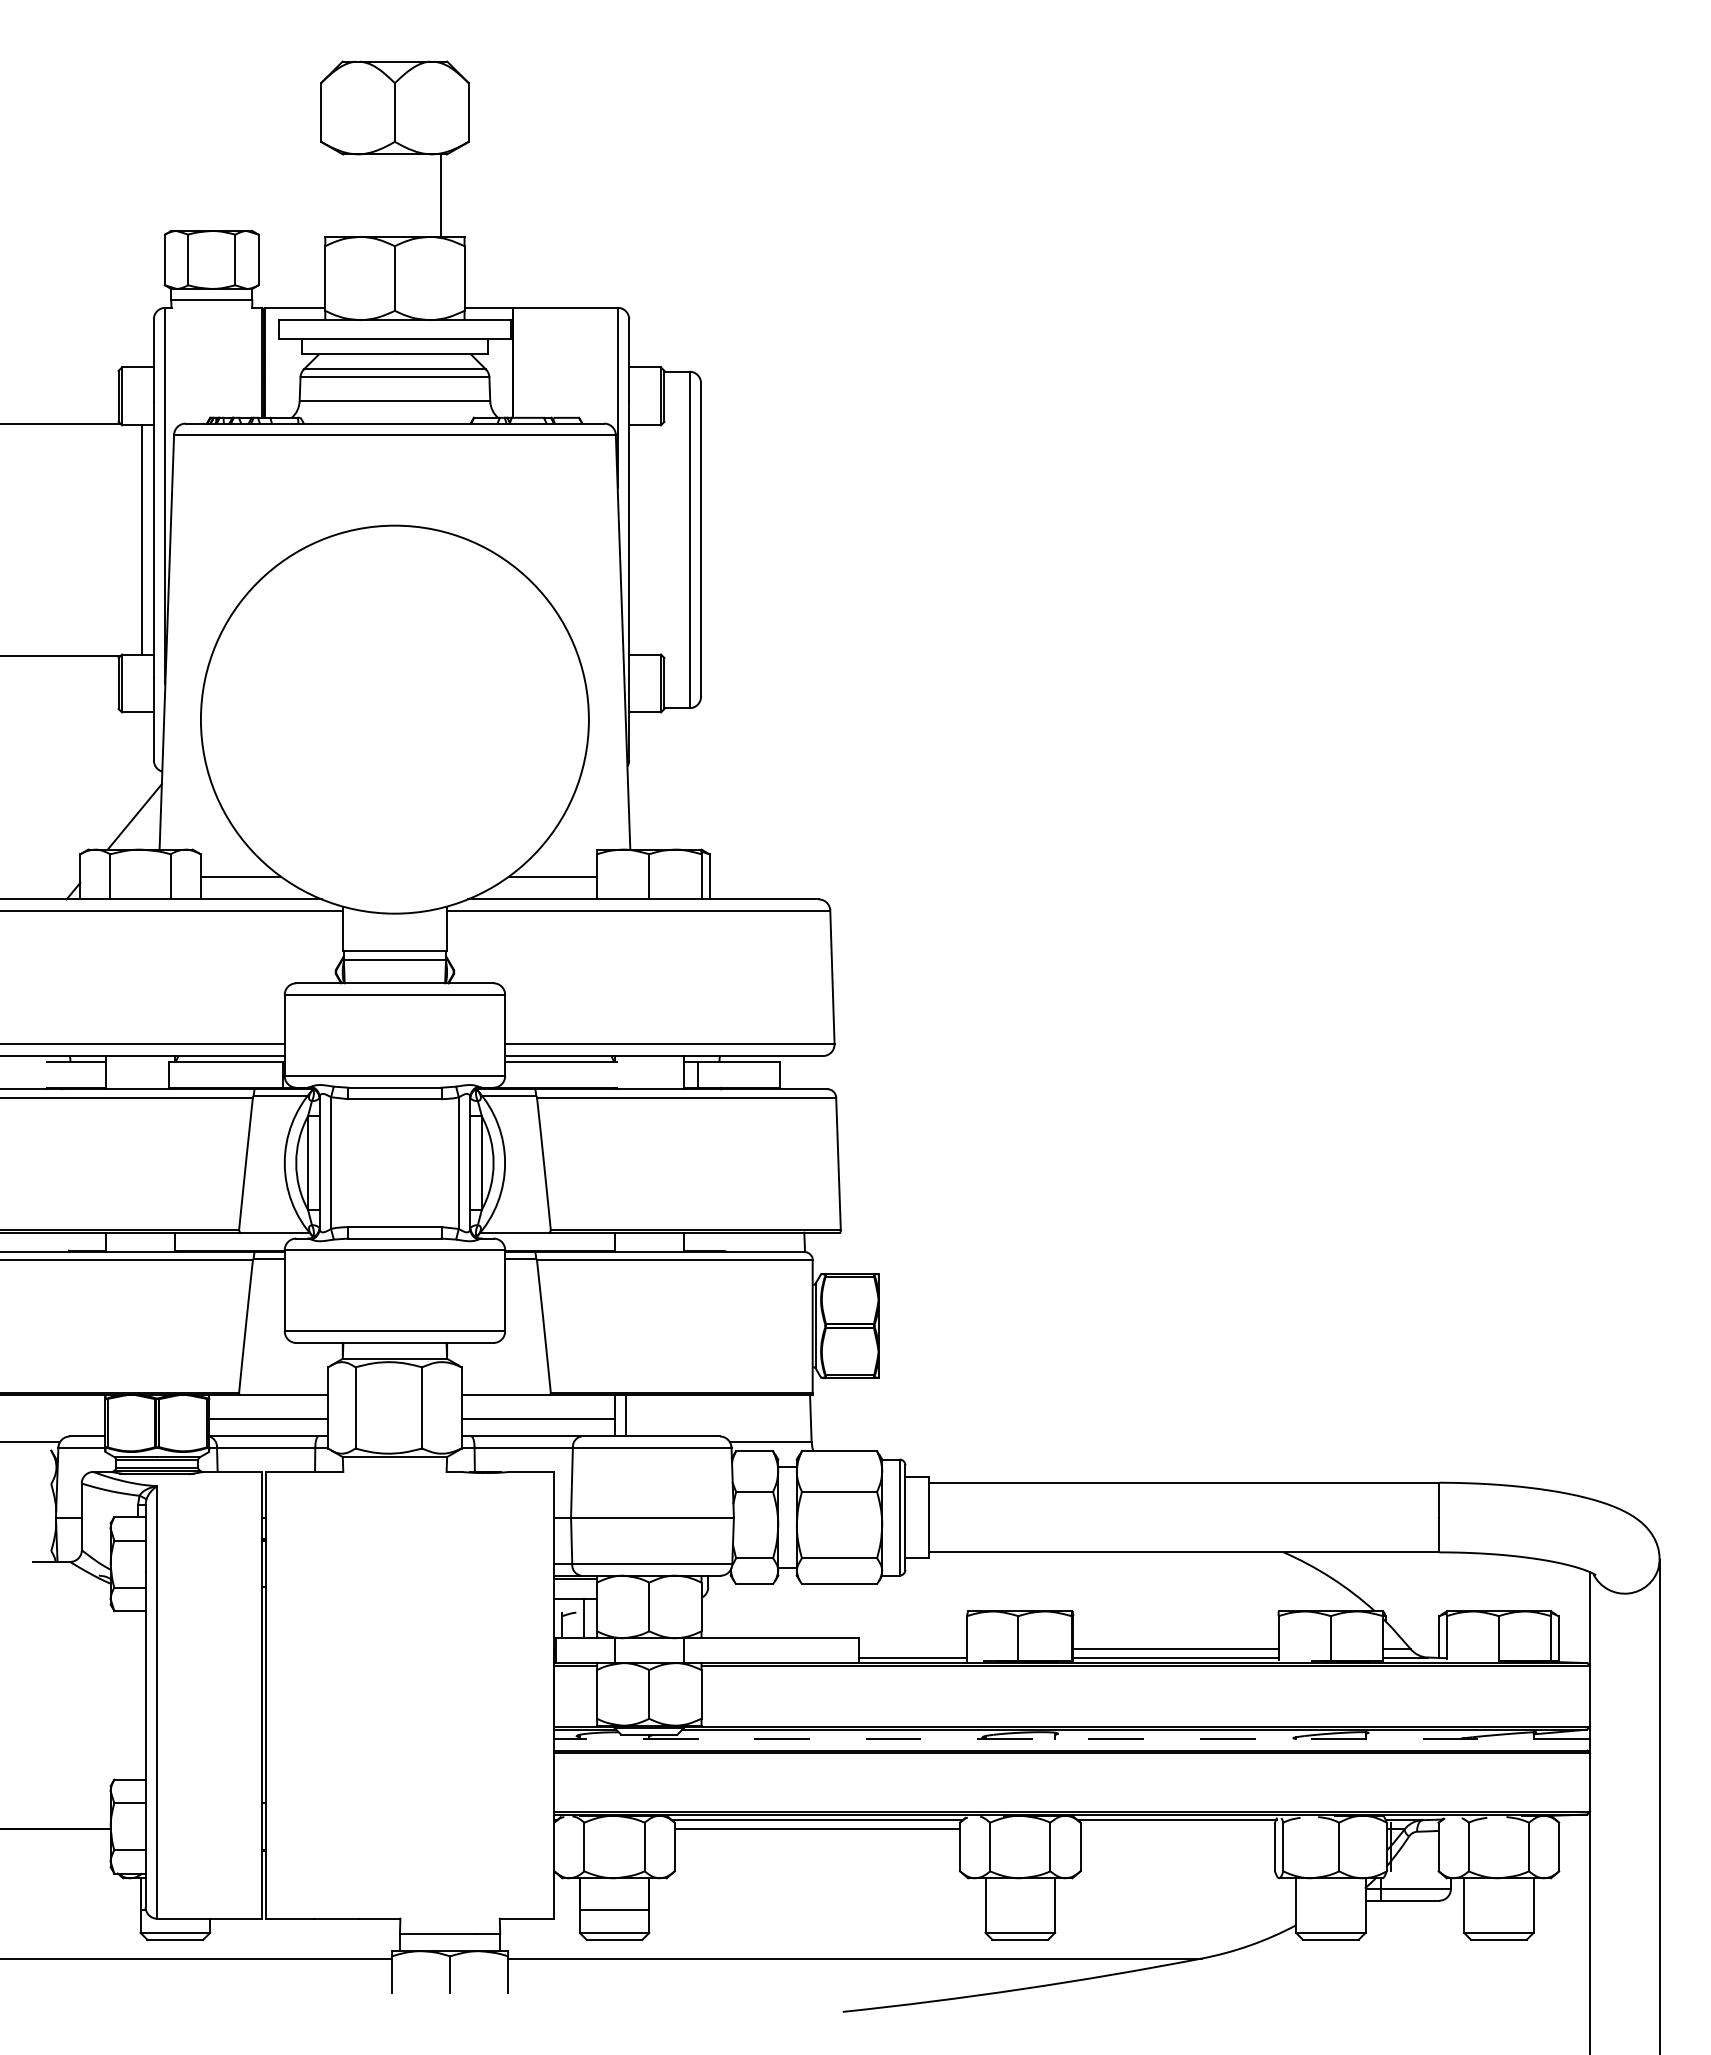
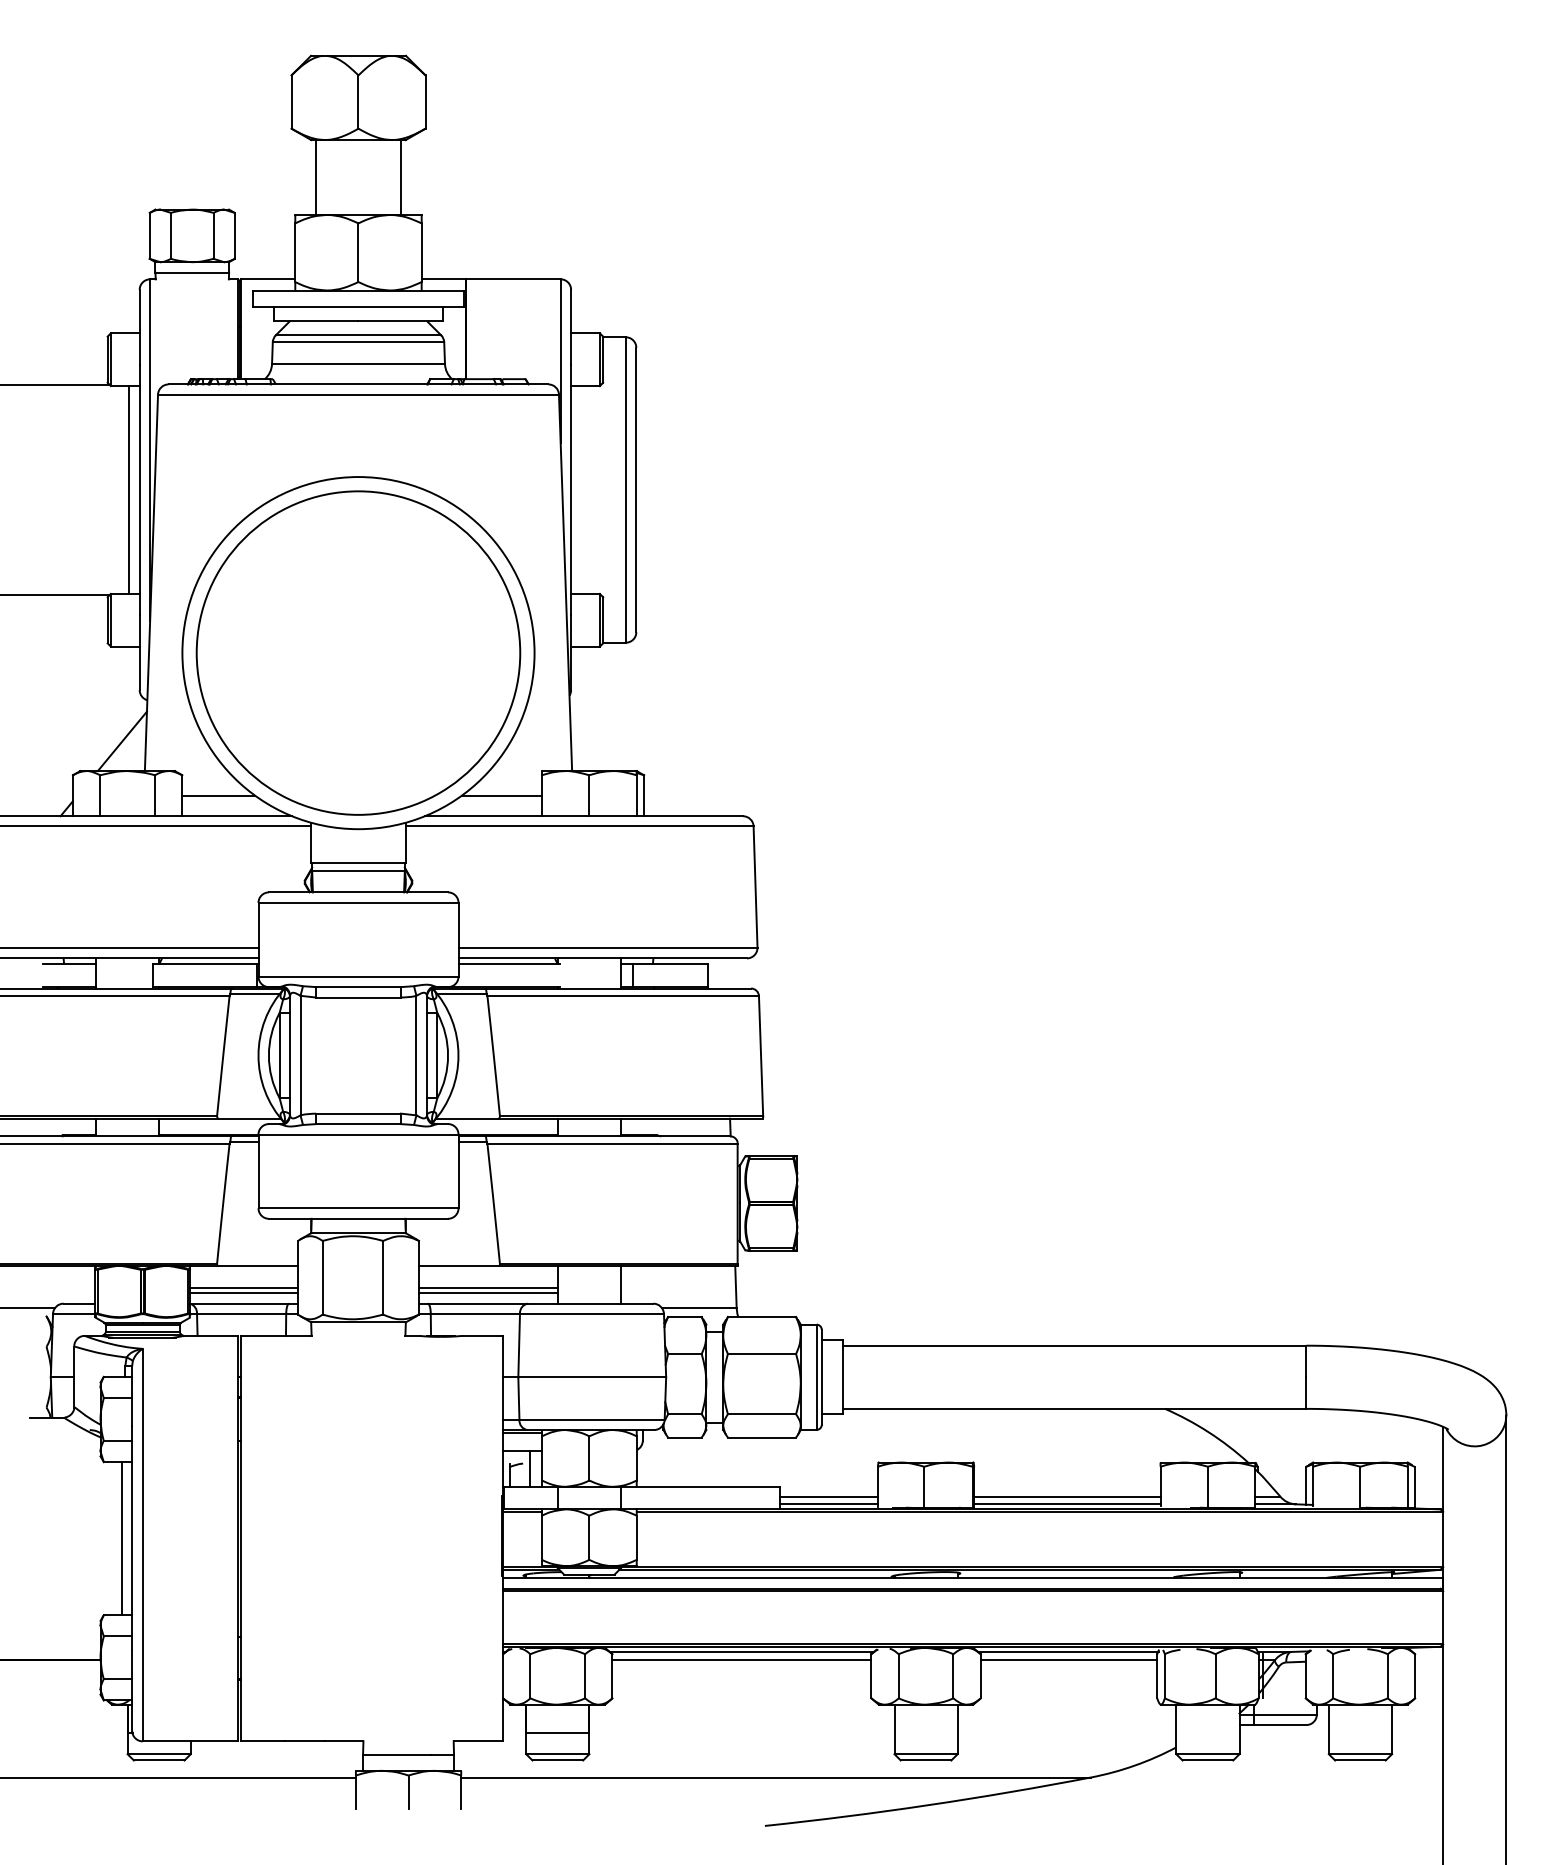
line: (348, 195) -> (316, 177), added
circle: (394, 719) -> (358, 652), added
line: (626, 1415) -> (621, 1284), moved
line: (268, 1424) -> (243, 1292), added
line: (537, 1424) -> (487, 1292), added
line: (913, 1648) -> (829, 1496), added
line: (133, 1694) -> (121, 1537), added
line: (1072, 1739) -> (973, 1578), dashed -> solid
line: (1177, 1829) -> (1068, 1660), added

